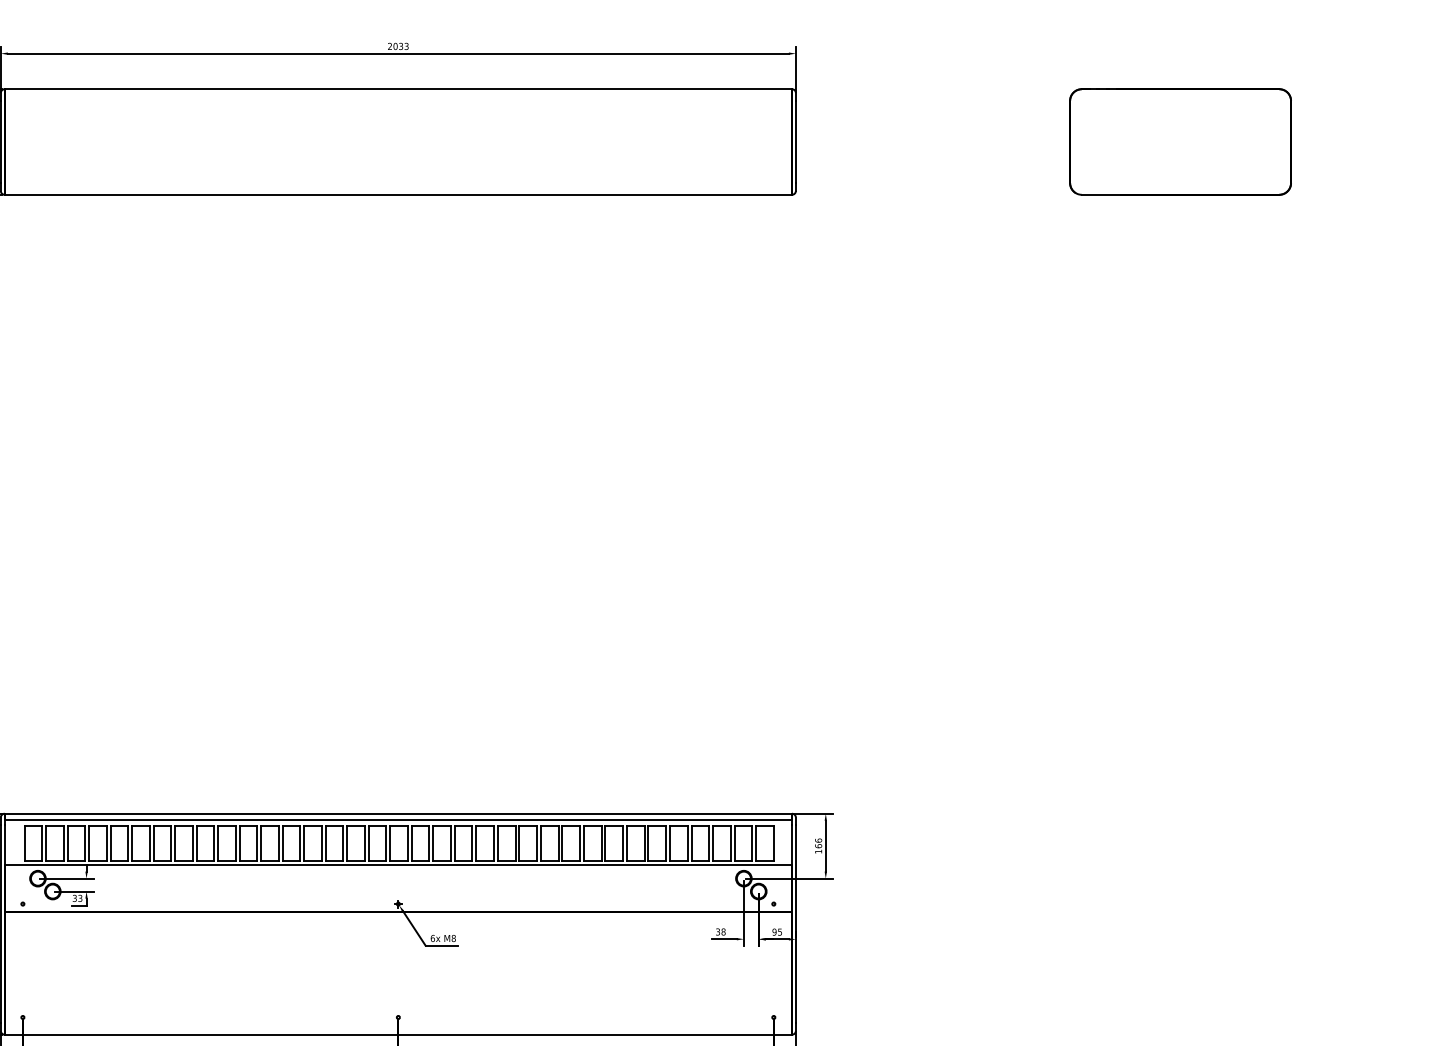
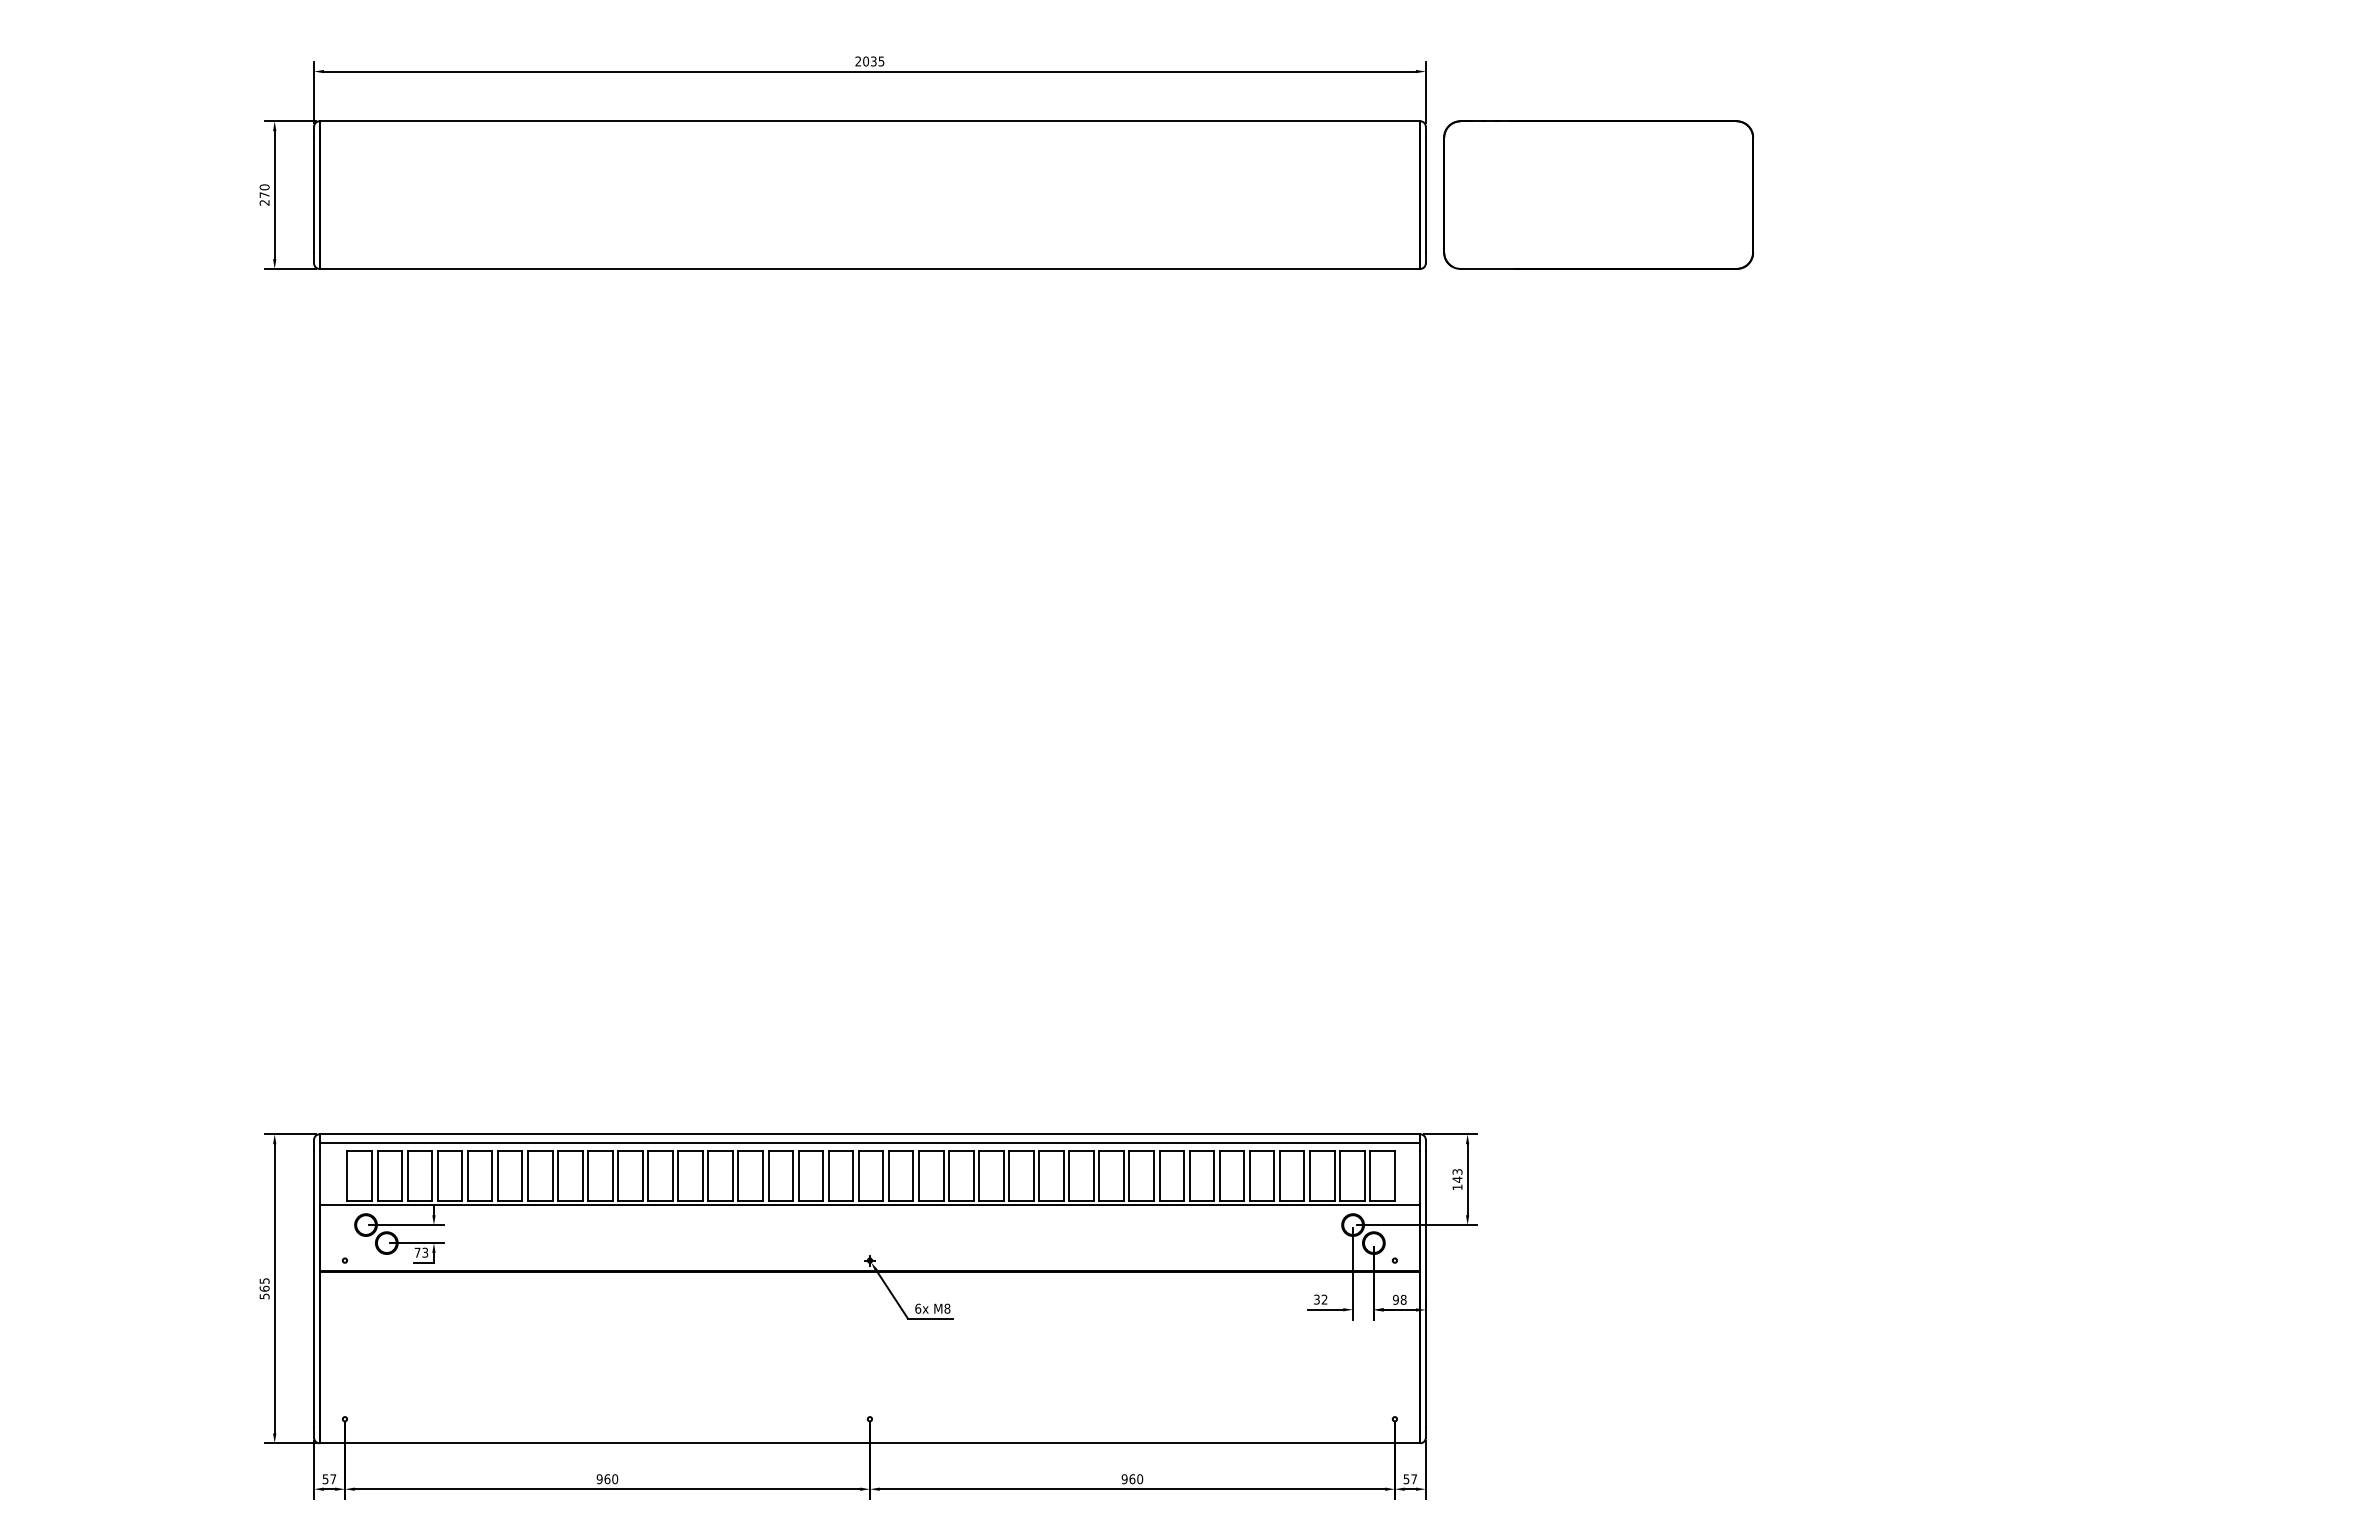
text: (406, 45) -> (881, 60), 2033 -> 2035
part: (1180, 141) -> (1598, 194), moved
text: (818, 843) -> (1457, 1175), 166 -> 143
text: (74, 898) -> (417, 1252), 33 -> 73
text: (723, 931) -> (1324, 1299), 38 -> 32
text: (779, 931) -> (1403, 1299), 95 -> 98

